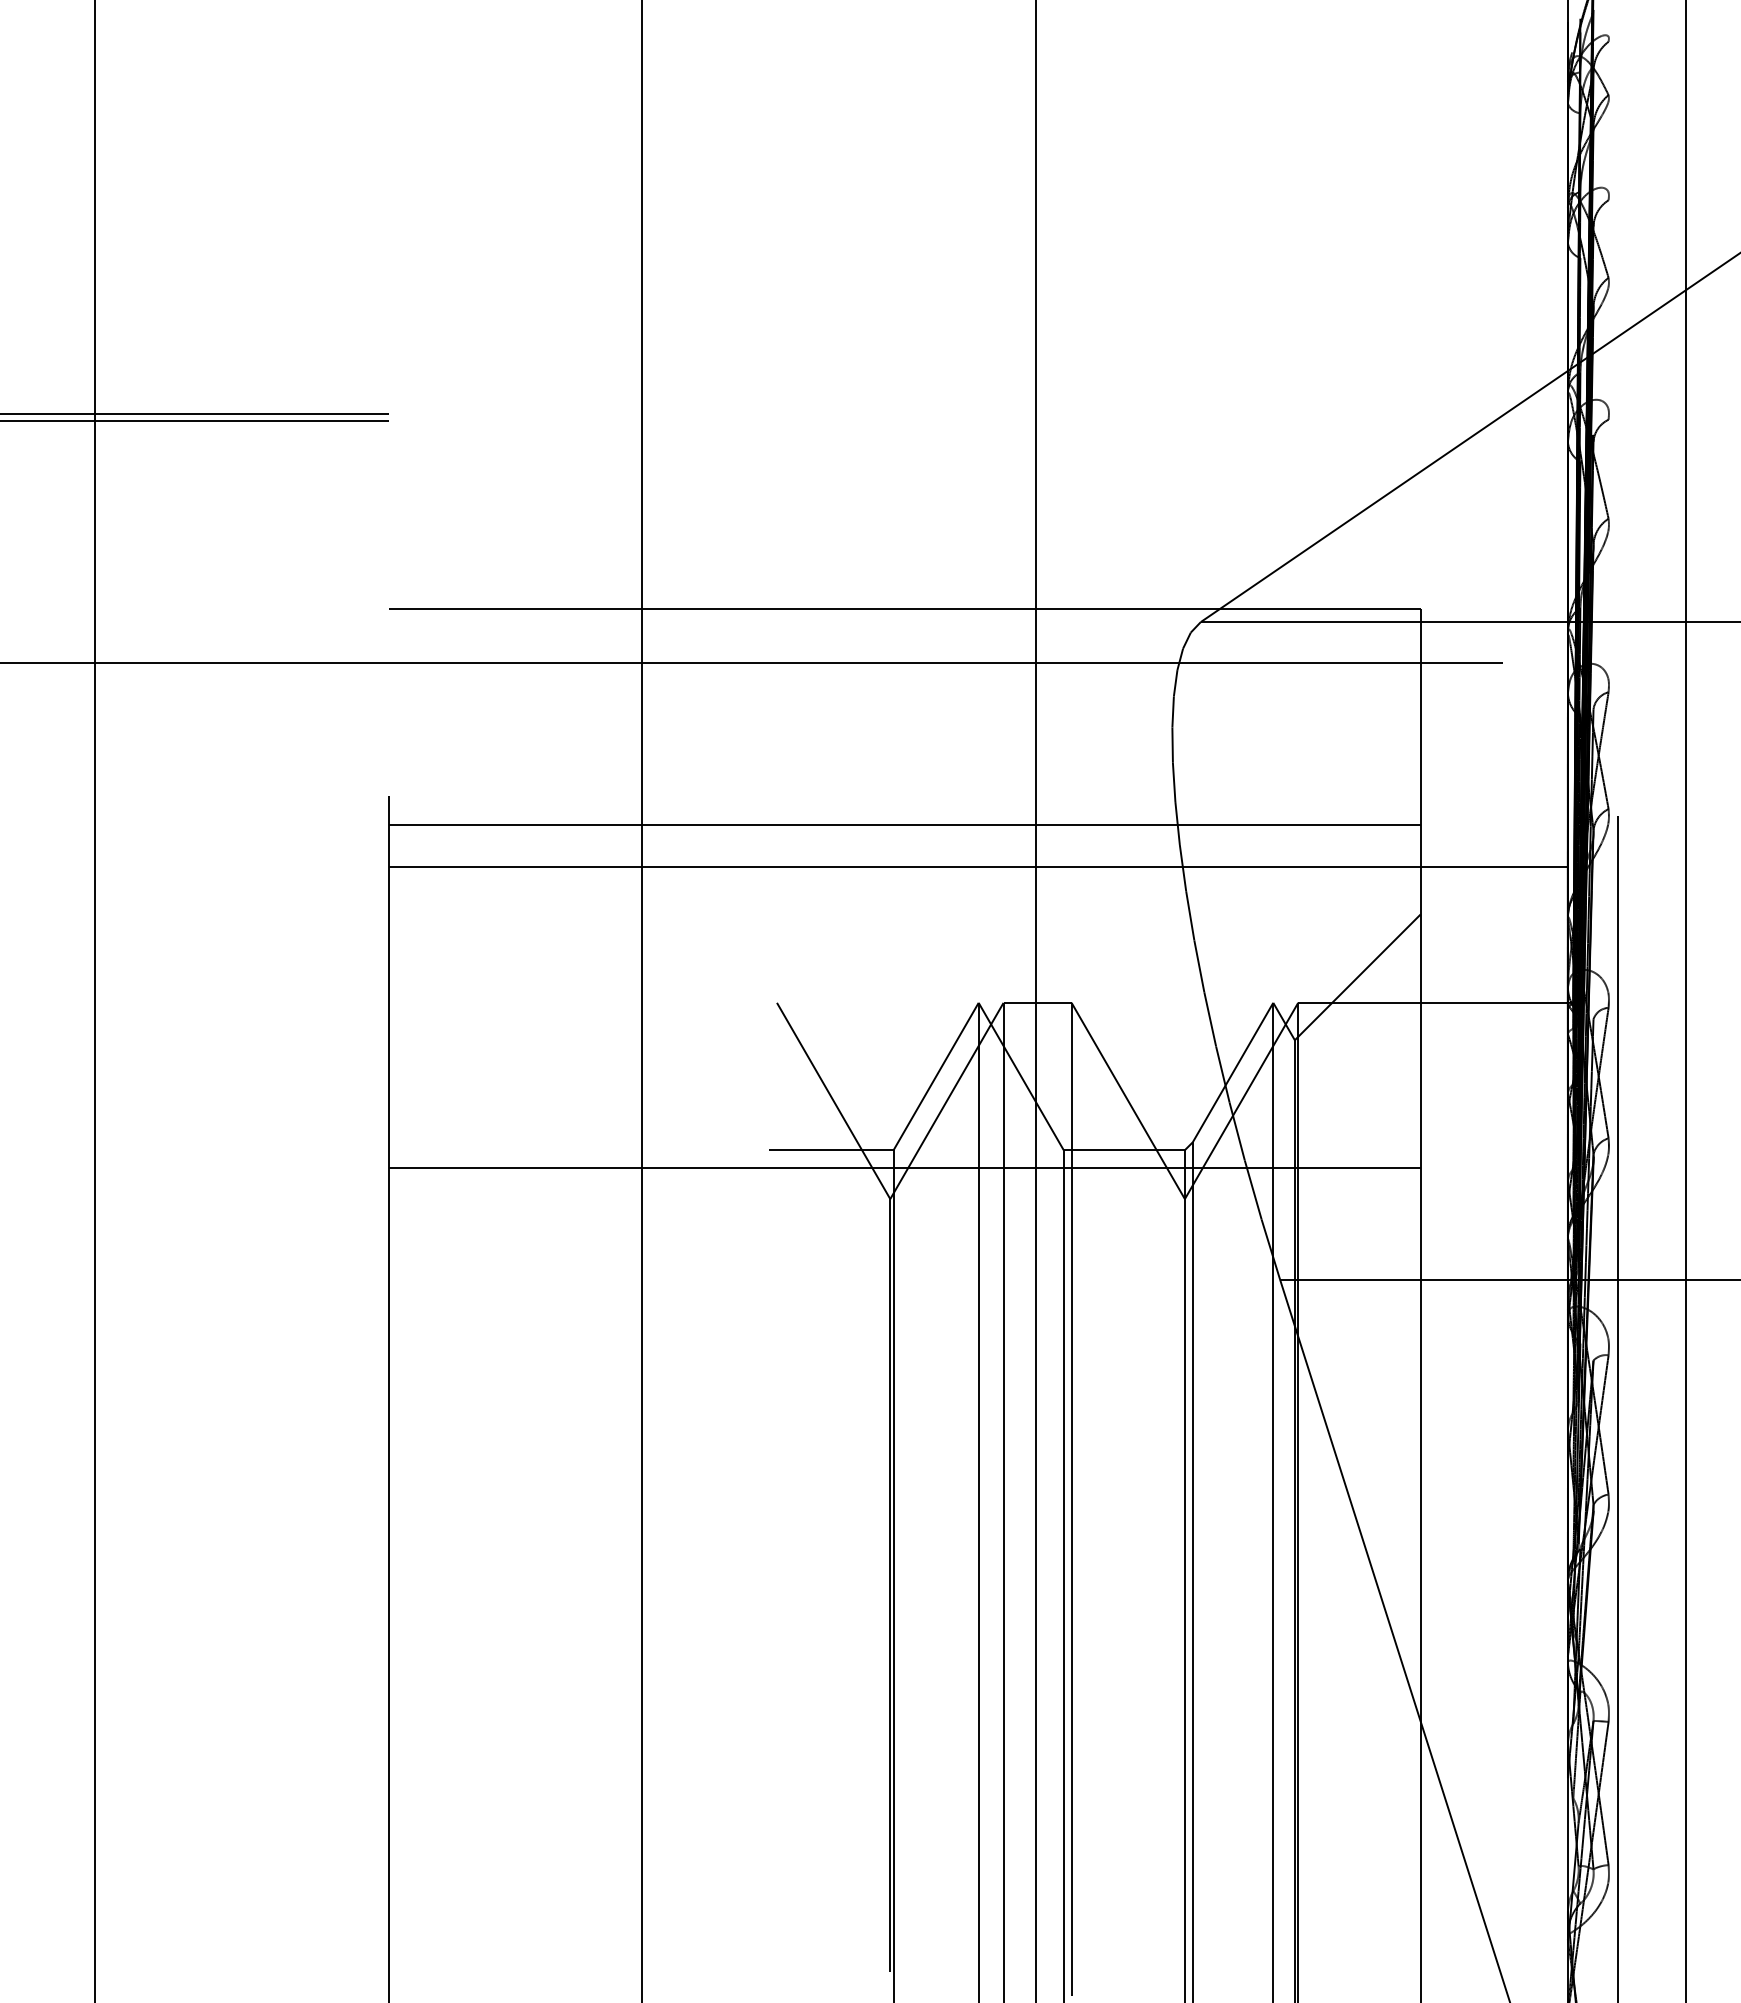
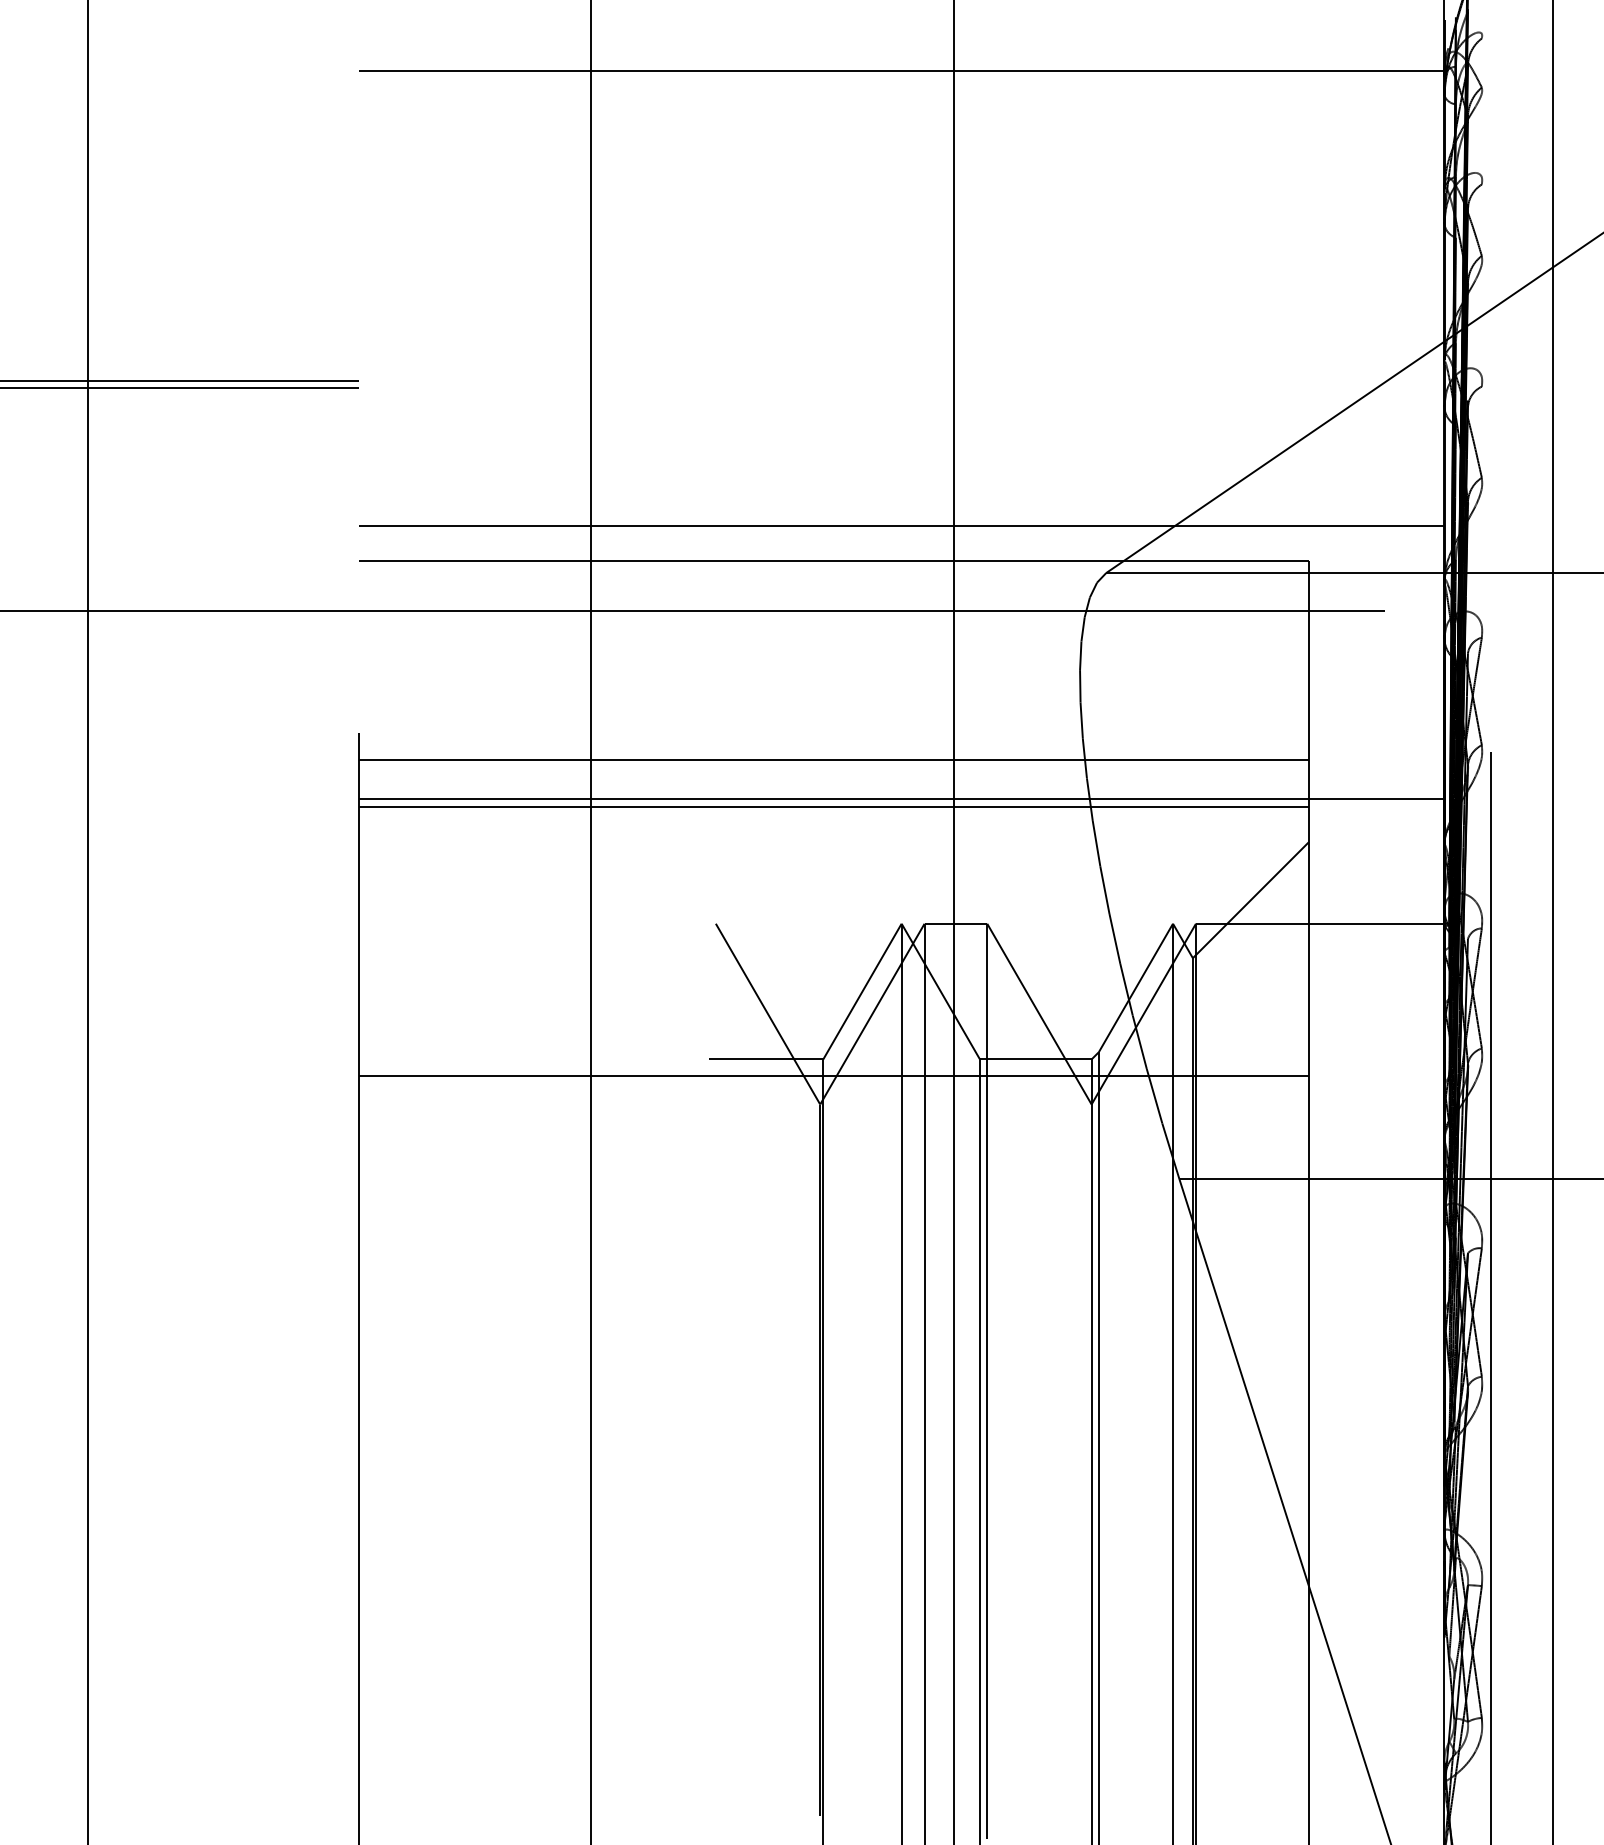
line: (978, 76) -> (901, 70), added
line: (978, 571) -> (901, 526), added
line: (904, 875) -> (833, 806), added

